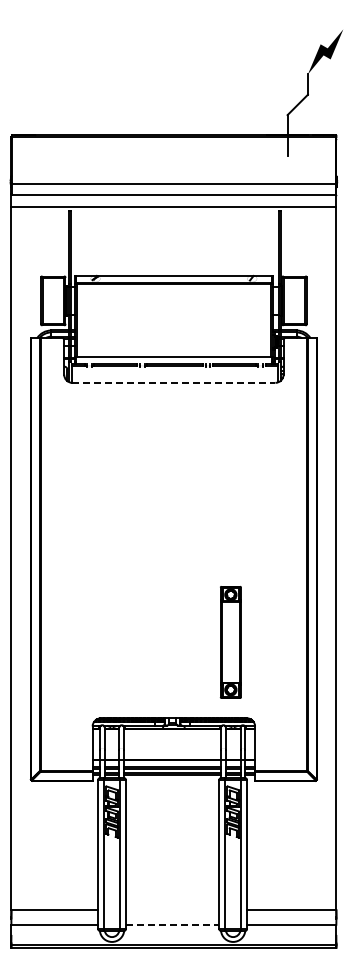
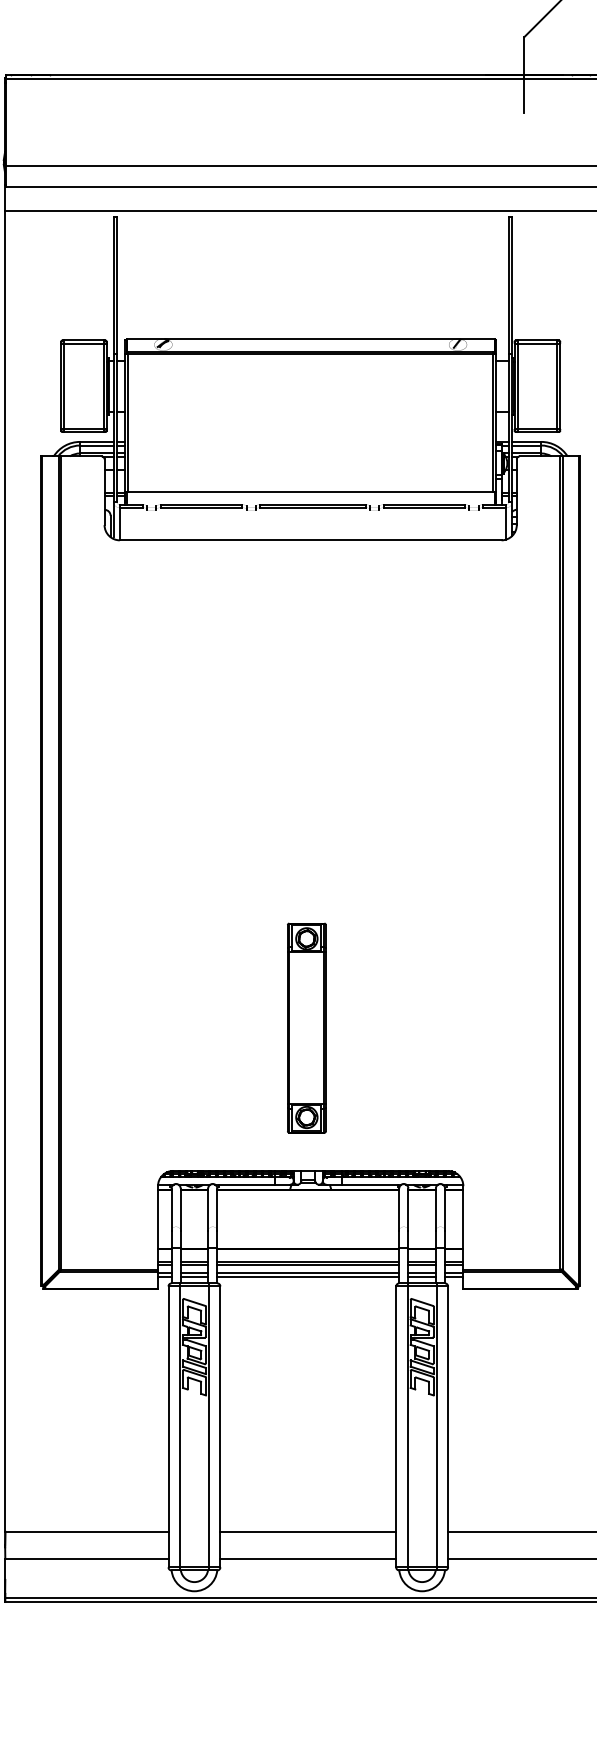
line: (173, 382) -> (309, 539), dashed -> solid
part: (230, 642) -> (306, 1028), moved
line: (172, 910) -> (308, 1532), added
line: (172, 924) -> (308, 1558), dashed -> solid

